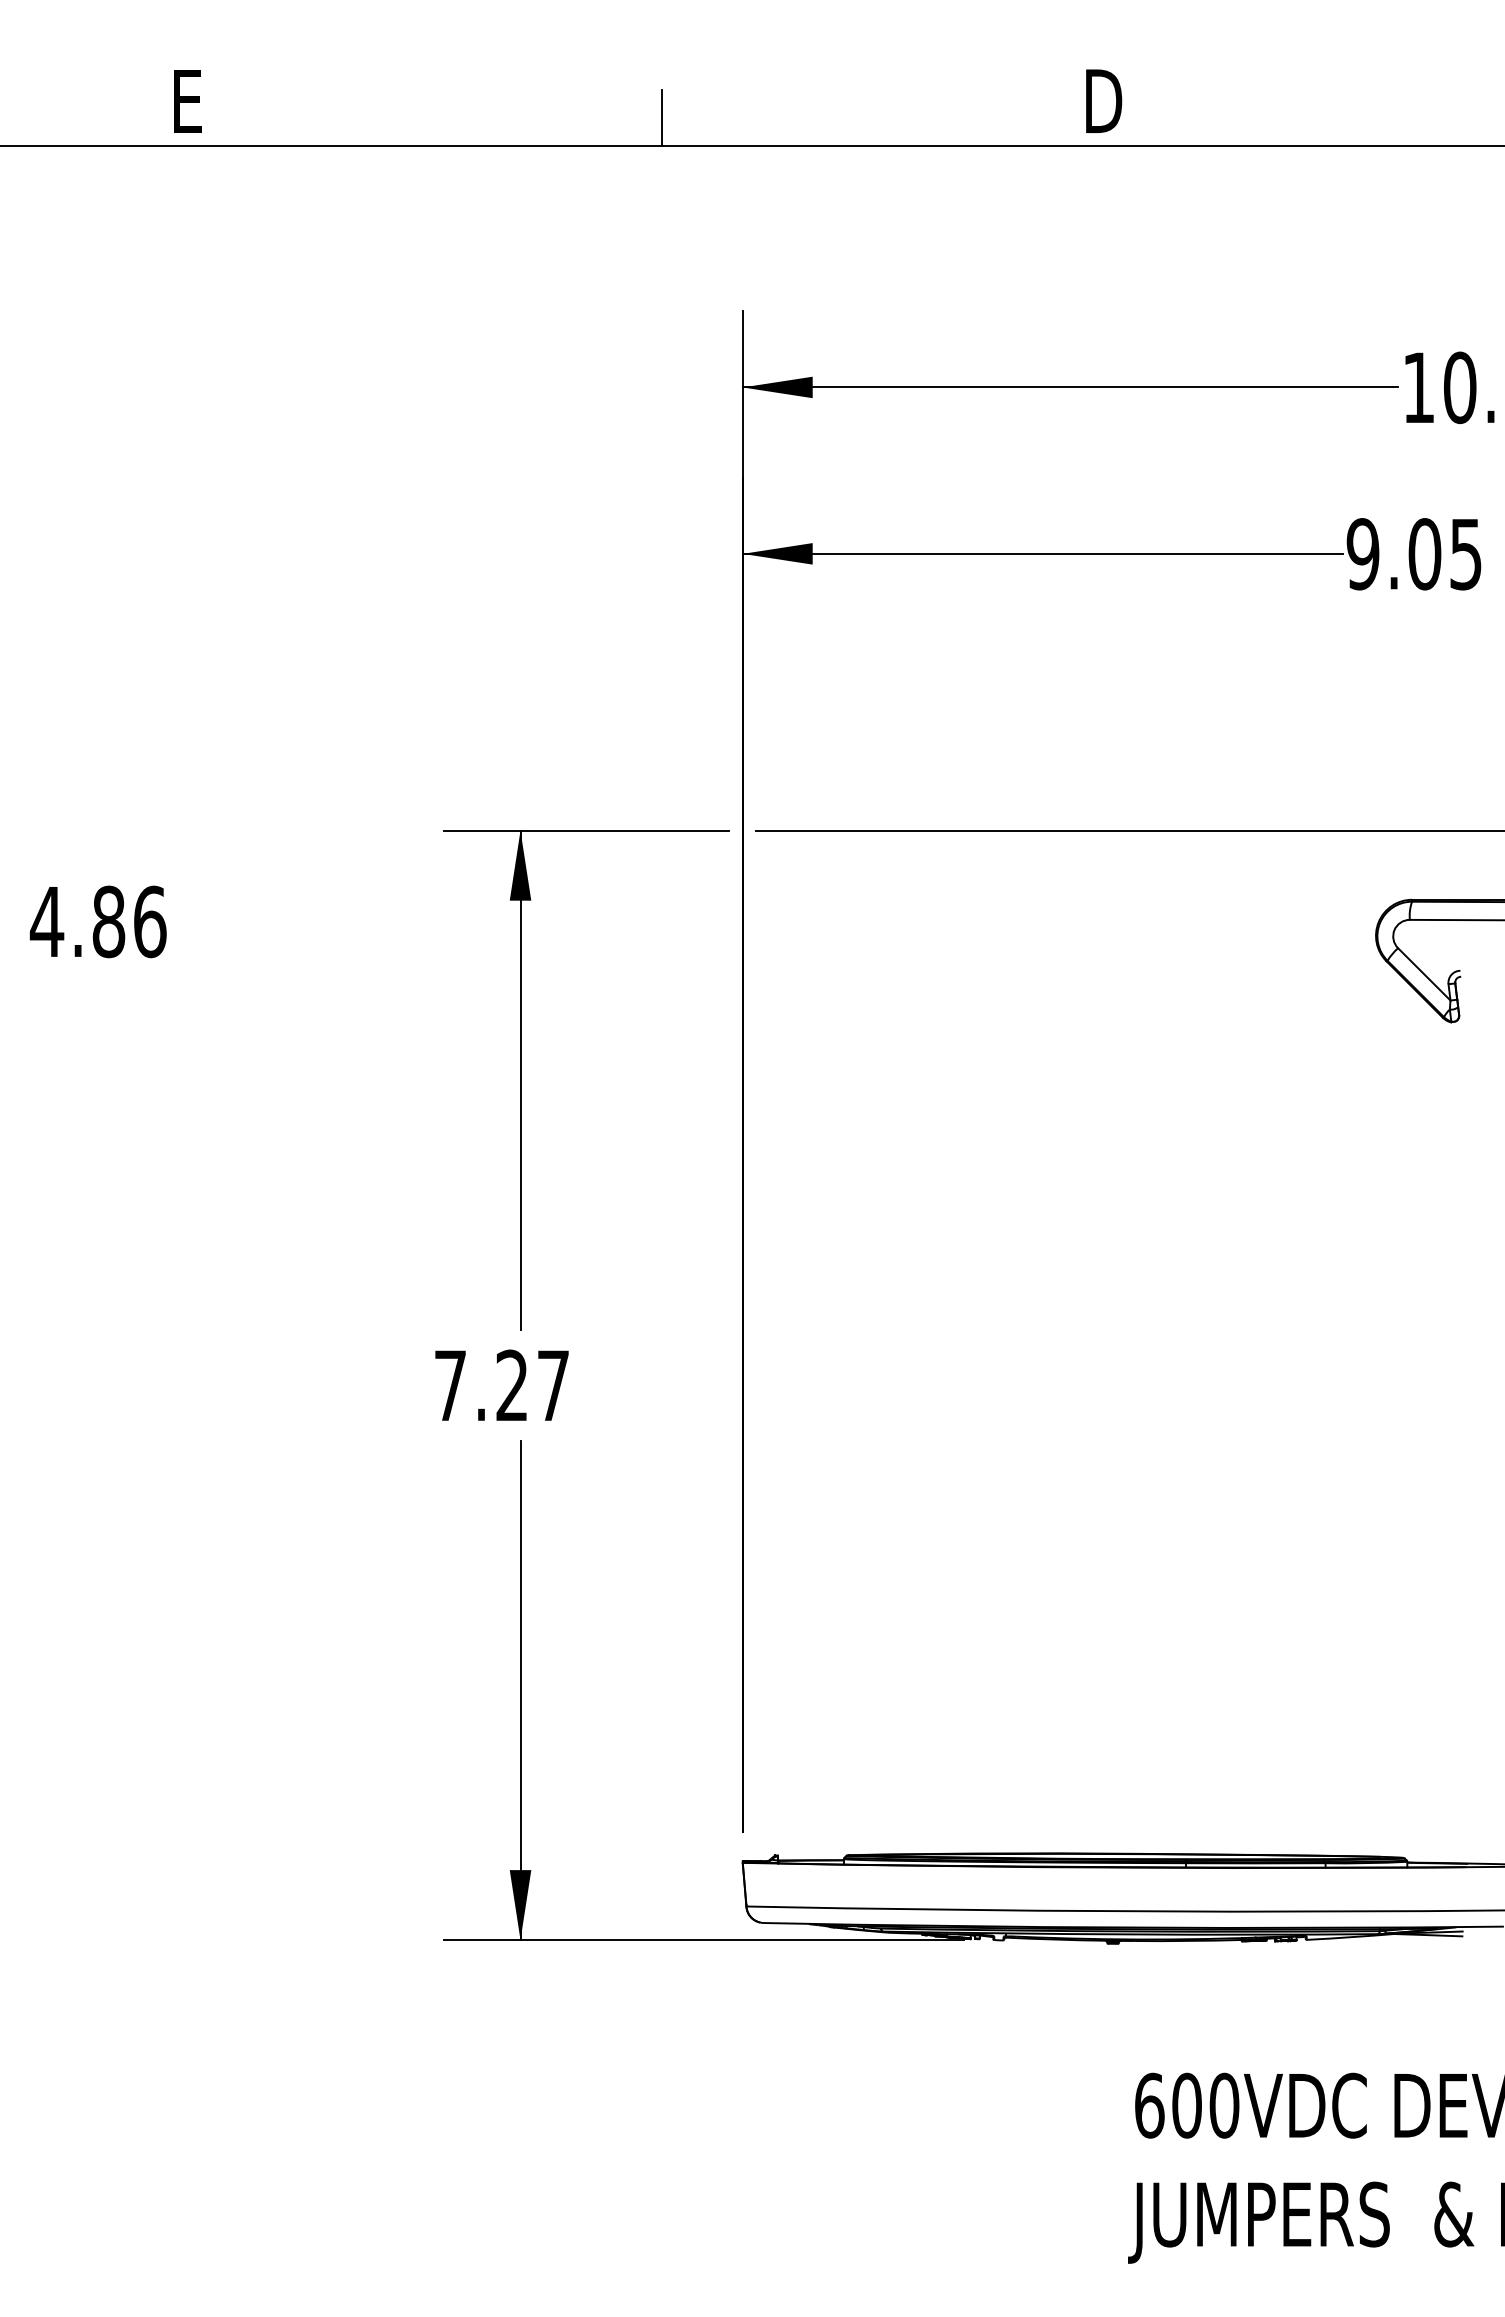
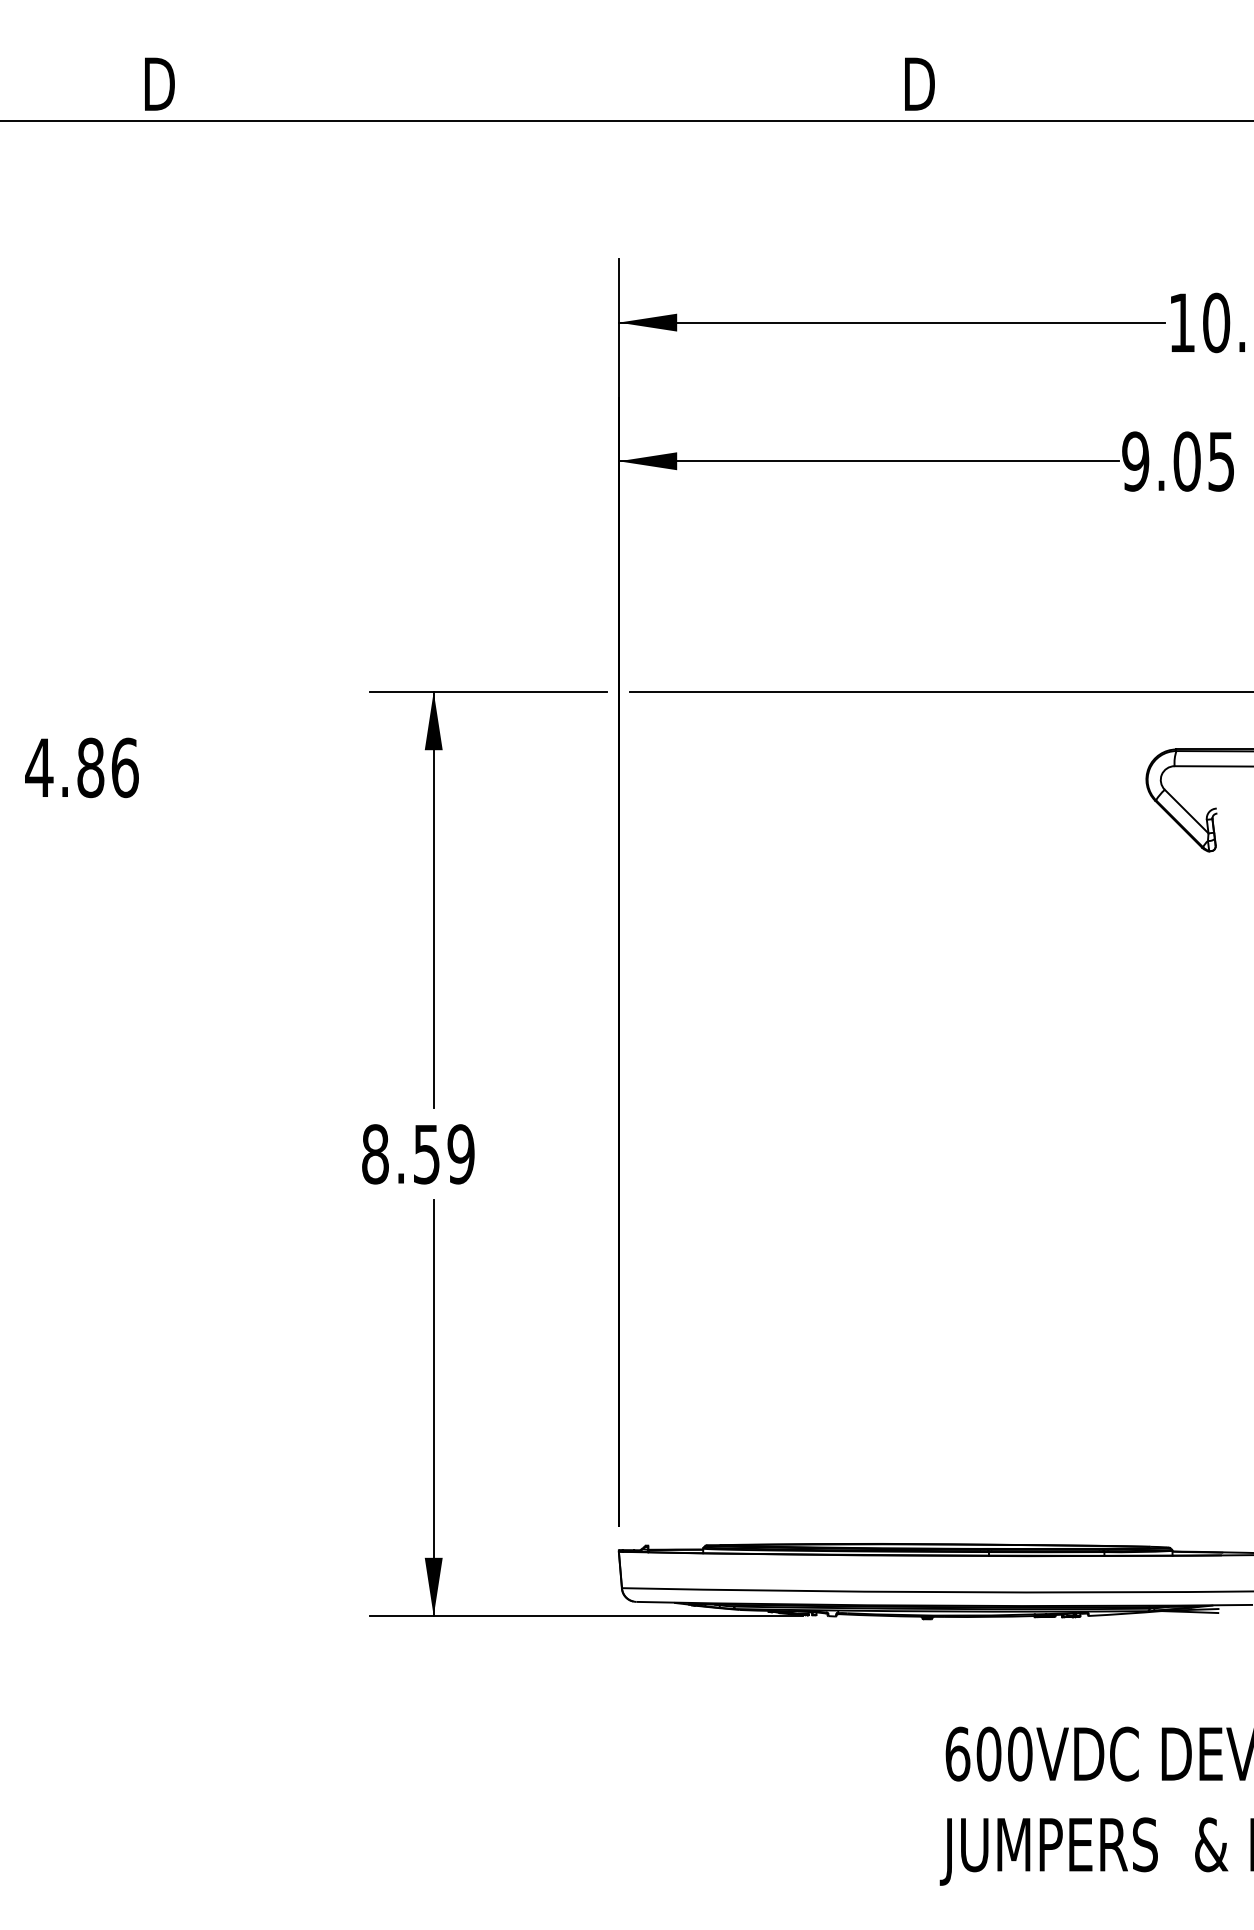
text: (191, 101) -> (159, 84), E -> D
line: (661, 117) -> (551, 97), removed
text: (501, 1385) -> (417, 1154), 7.27 -> 8.59

